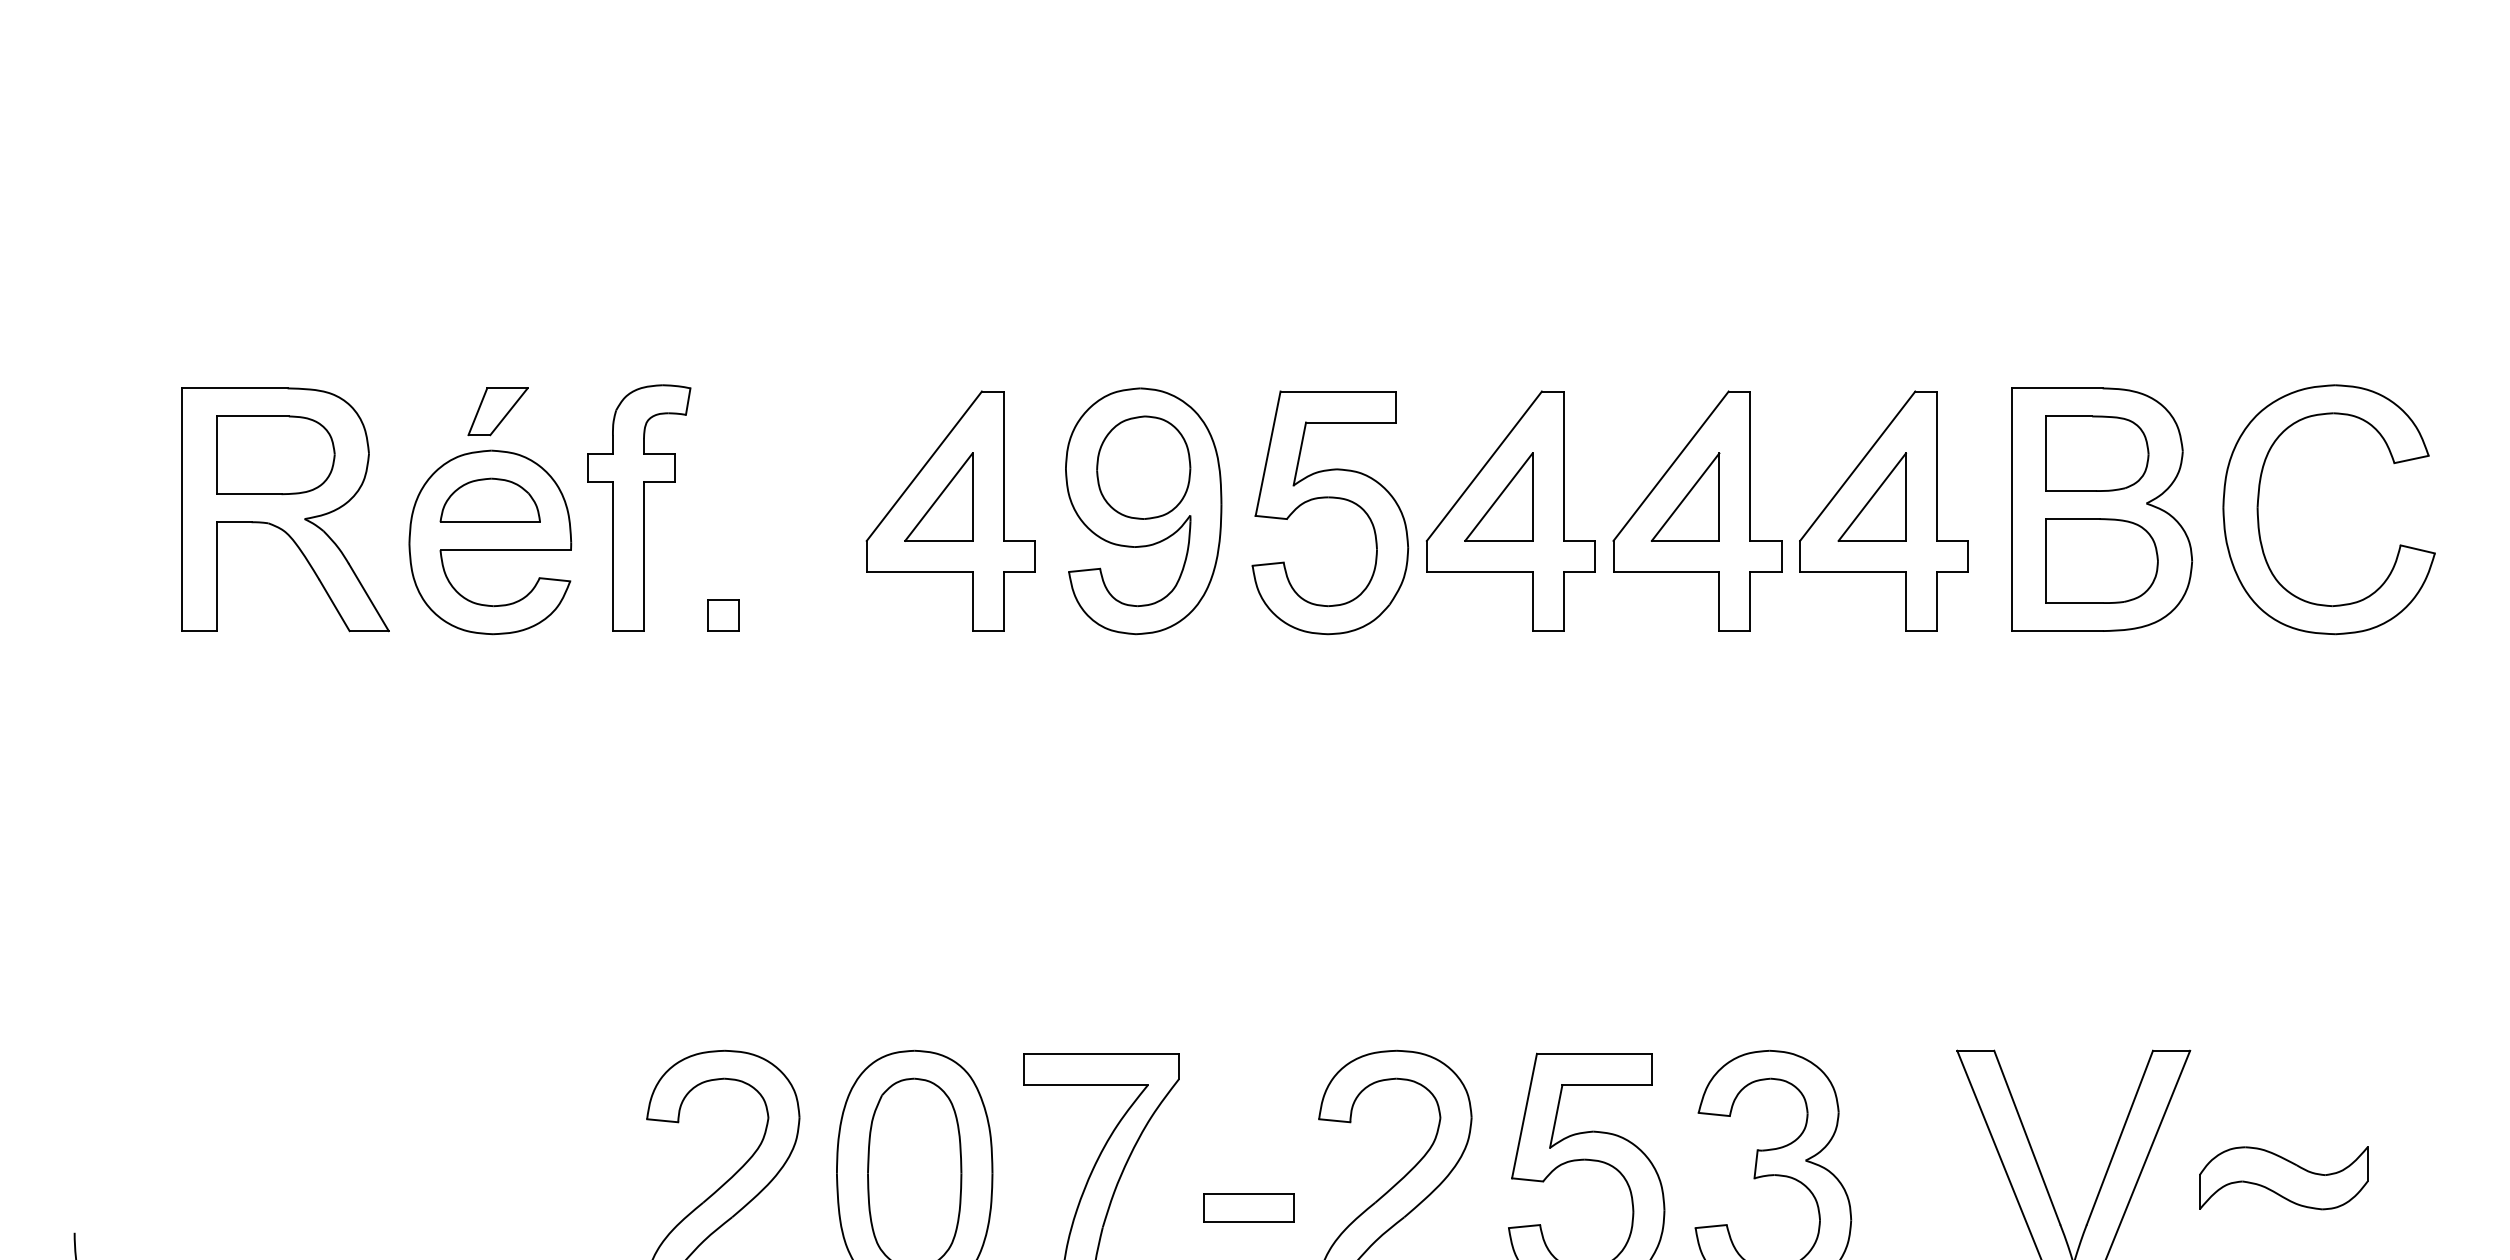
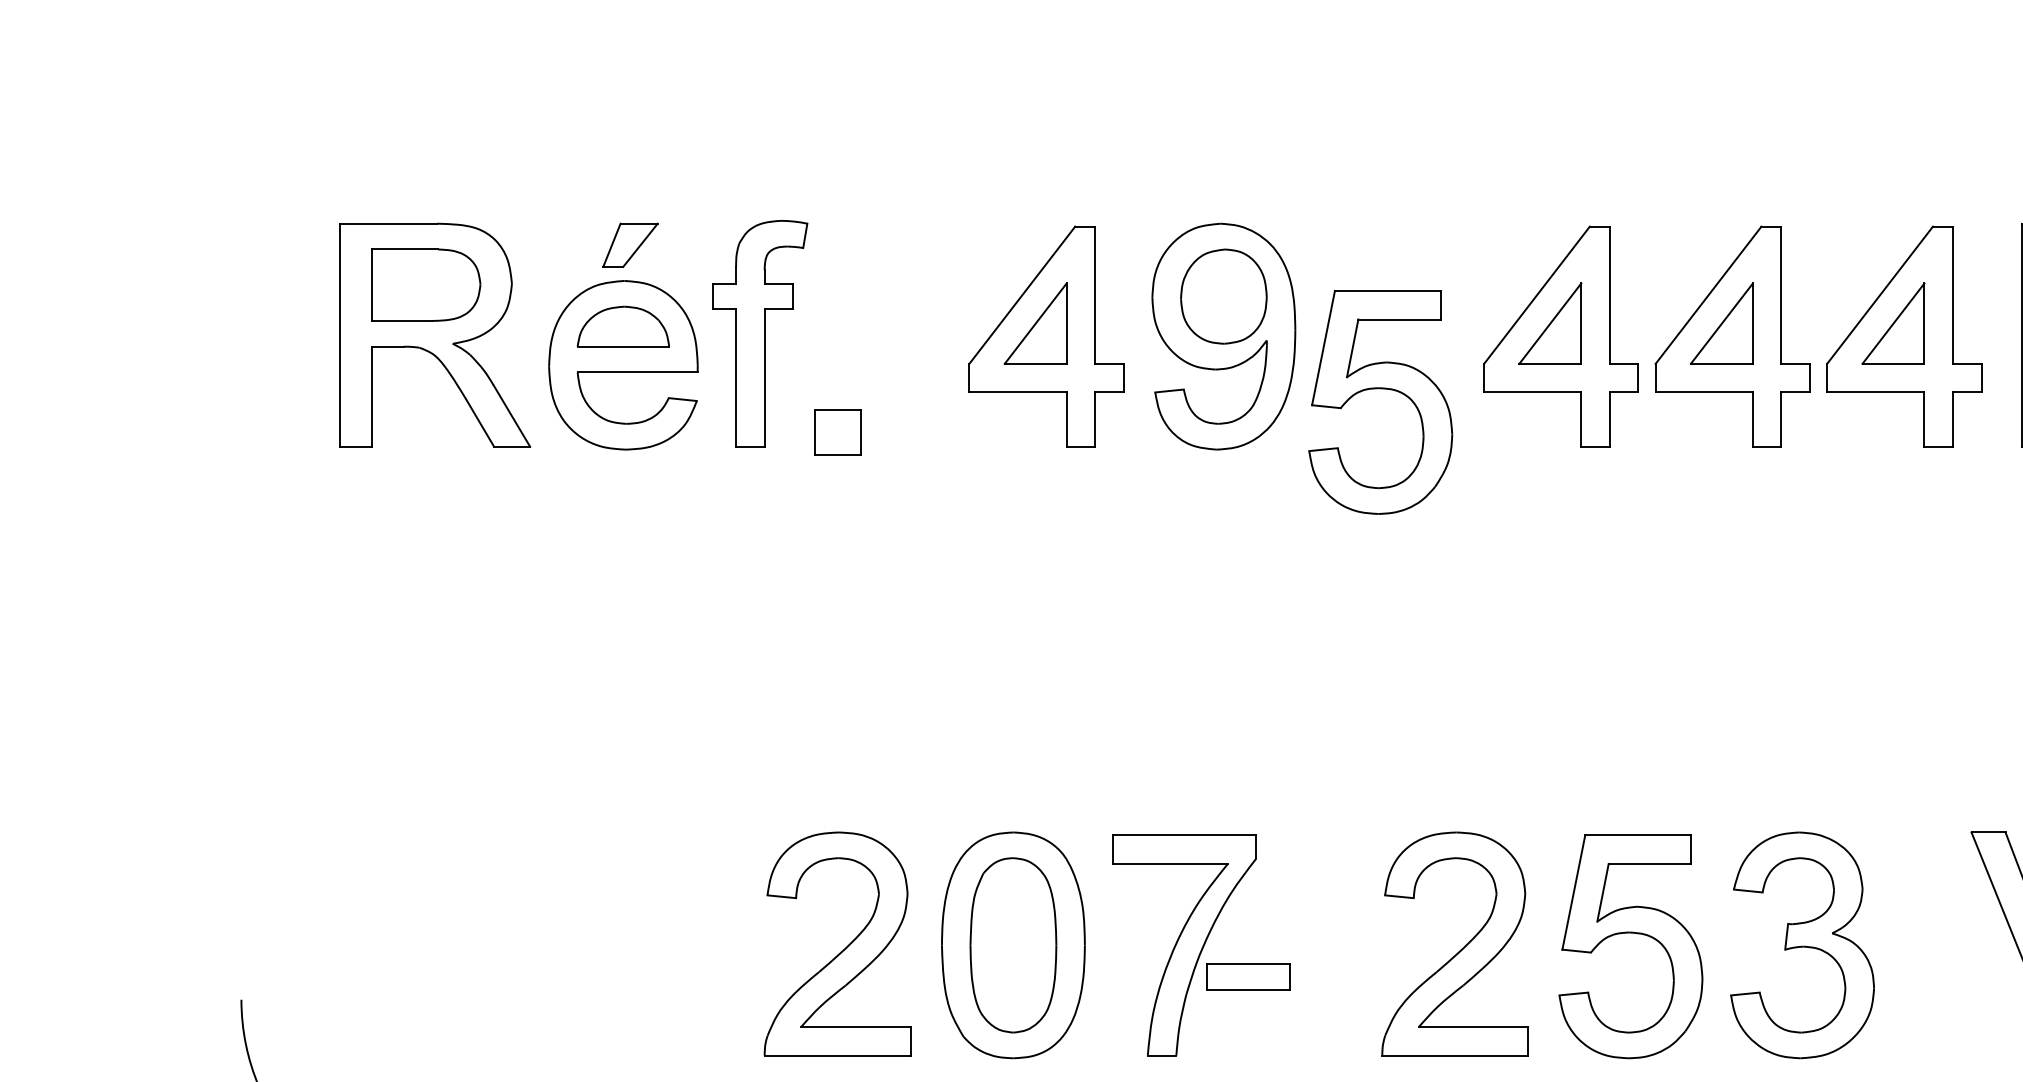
part: (1330, 498) -> (1380, 389), moved
part: (723, 615) -> (837, 432), size x1.6
part: (1248, 1207) -> (1247, 976), moved

